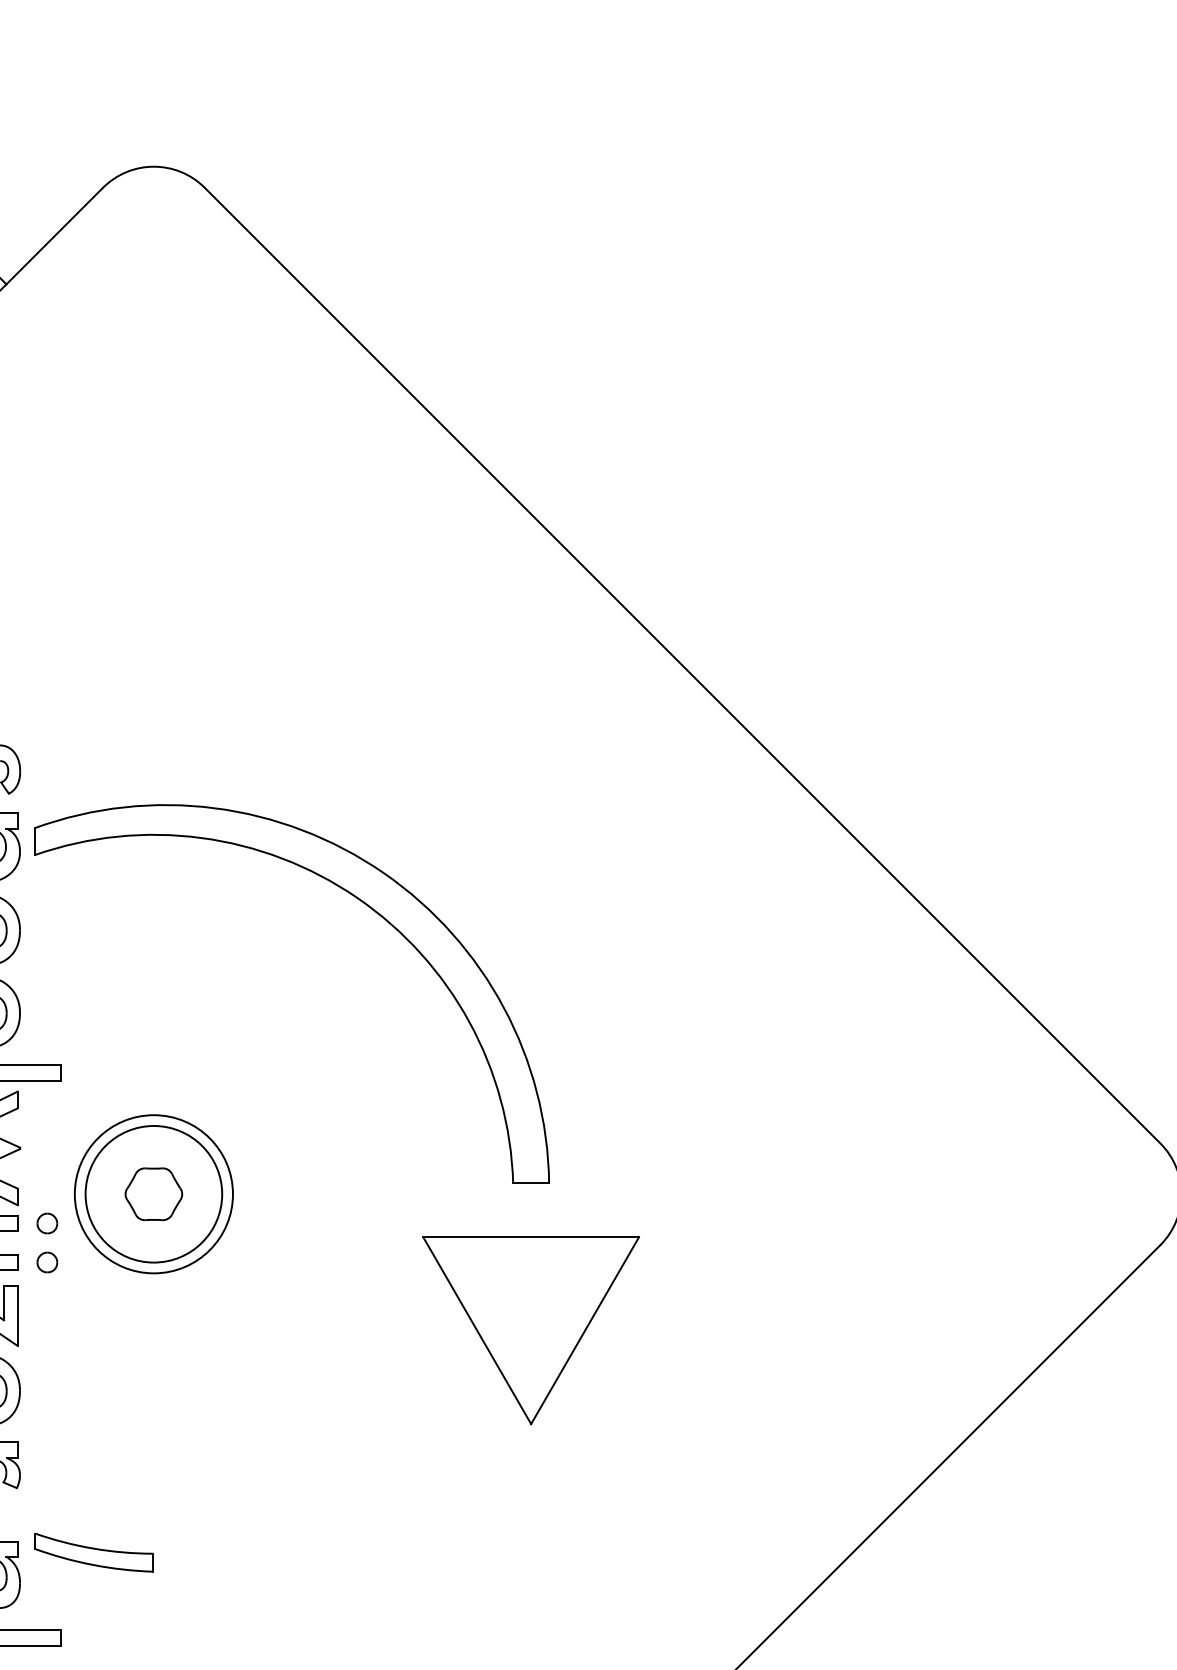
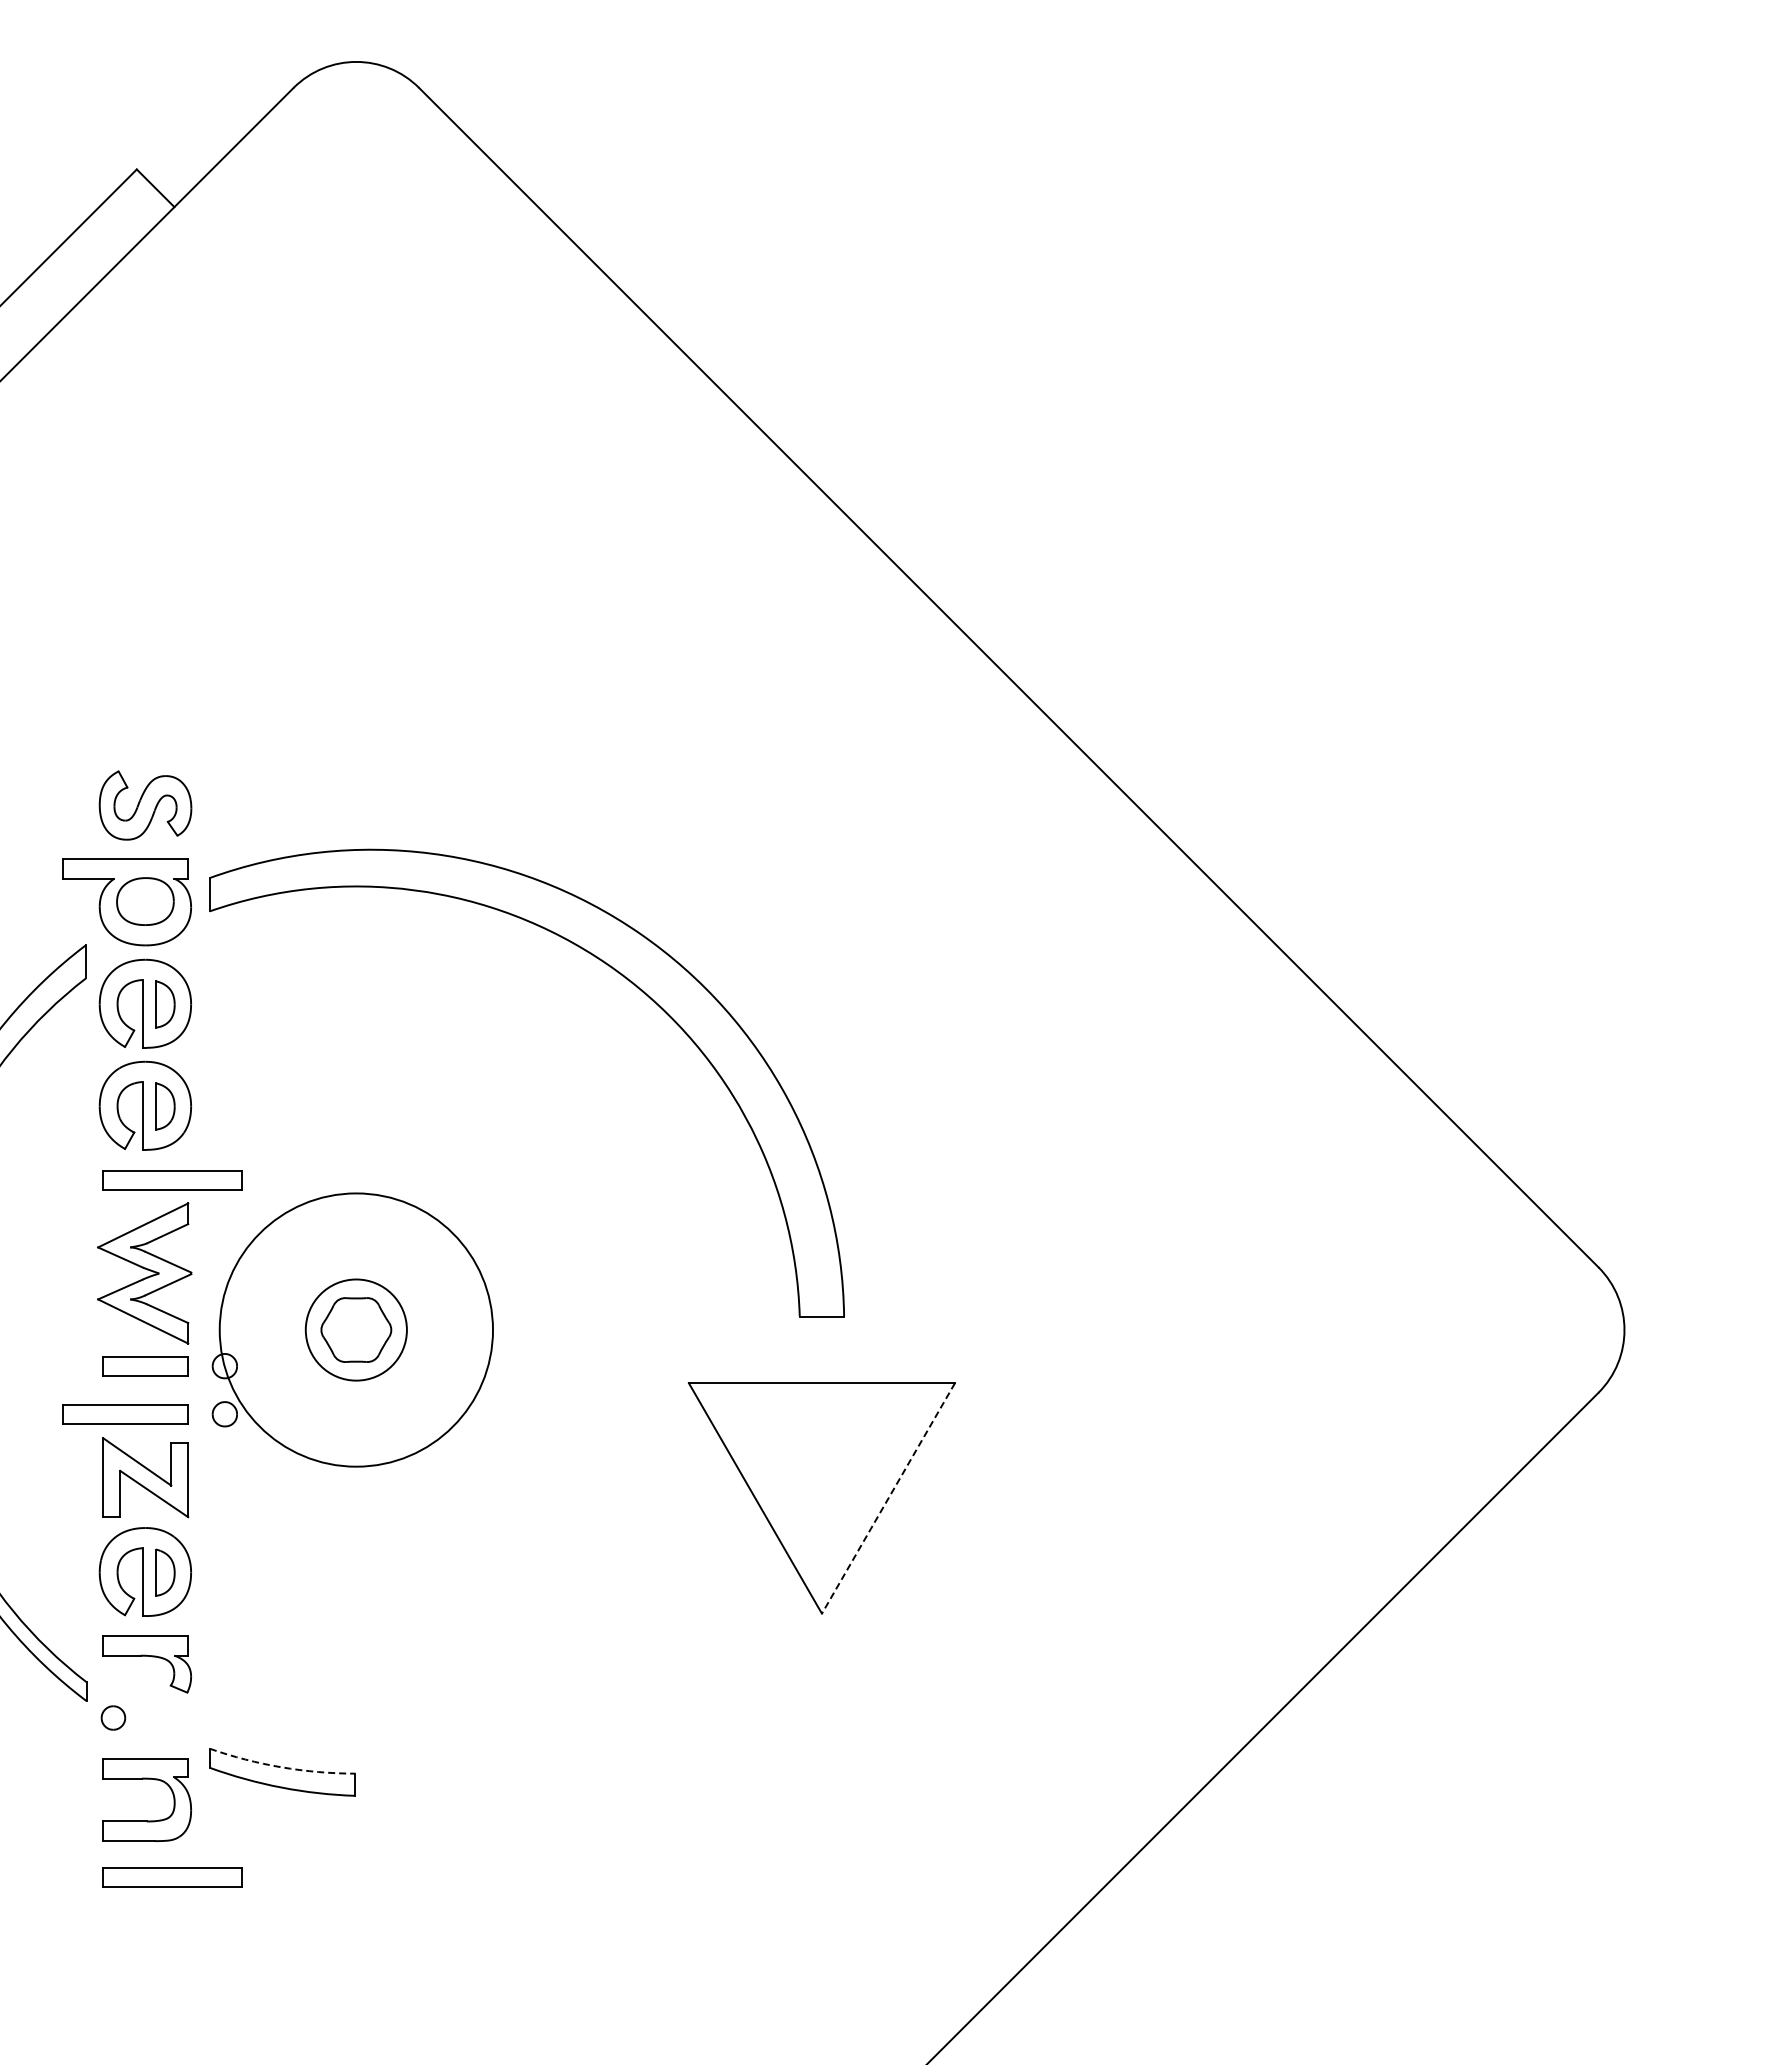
circle: (153, 1193) -> (355, 1329), size x1.4
circle: (154, 1193) -> (356, 1329), size x0.6
line: (585, 1330) -> (888, 1498), solid -> dashed
arc: (93, 1548) -> (281, 1767), solid -> dashed

